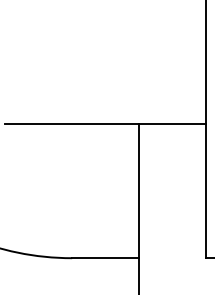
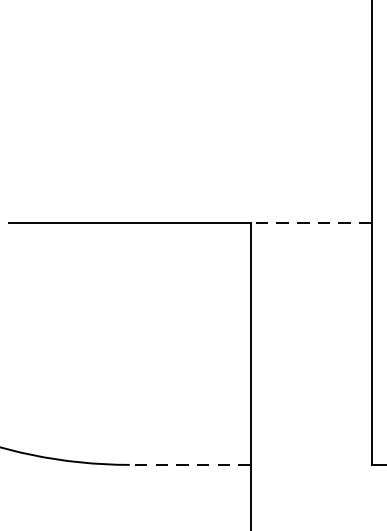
line: (172, 123) -> (310, 222), solid -> dashed
line: (105, 258) -> (189, 465), solid -> dashed

